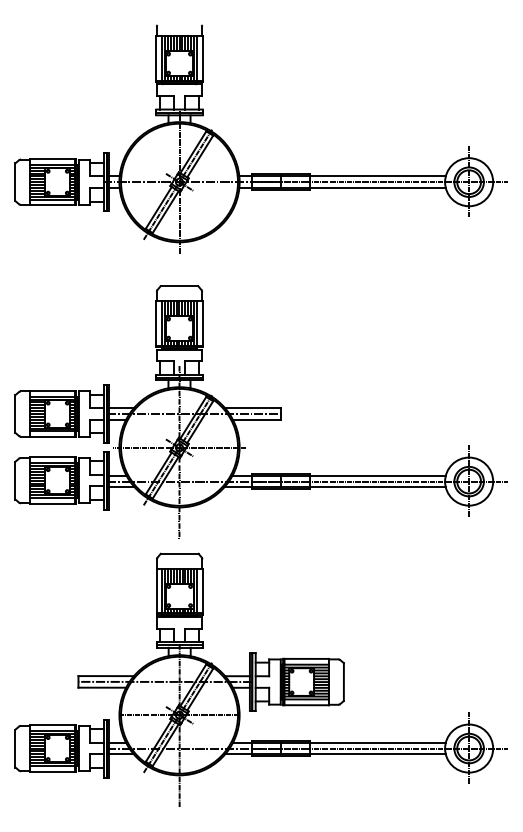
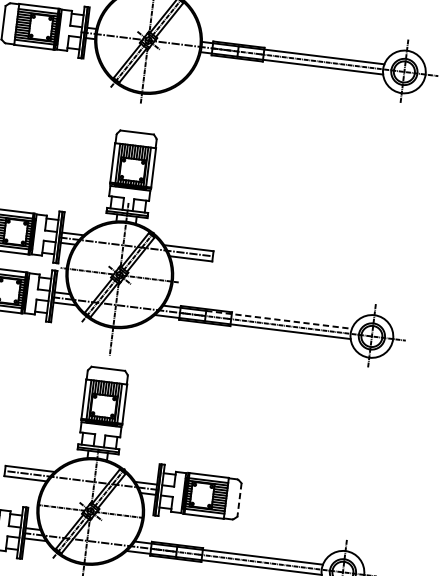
line: (363, 475) -> (279, 319), solid -> dashed
line: (343, 682) -> (239, 500), solid -> dashed

